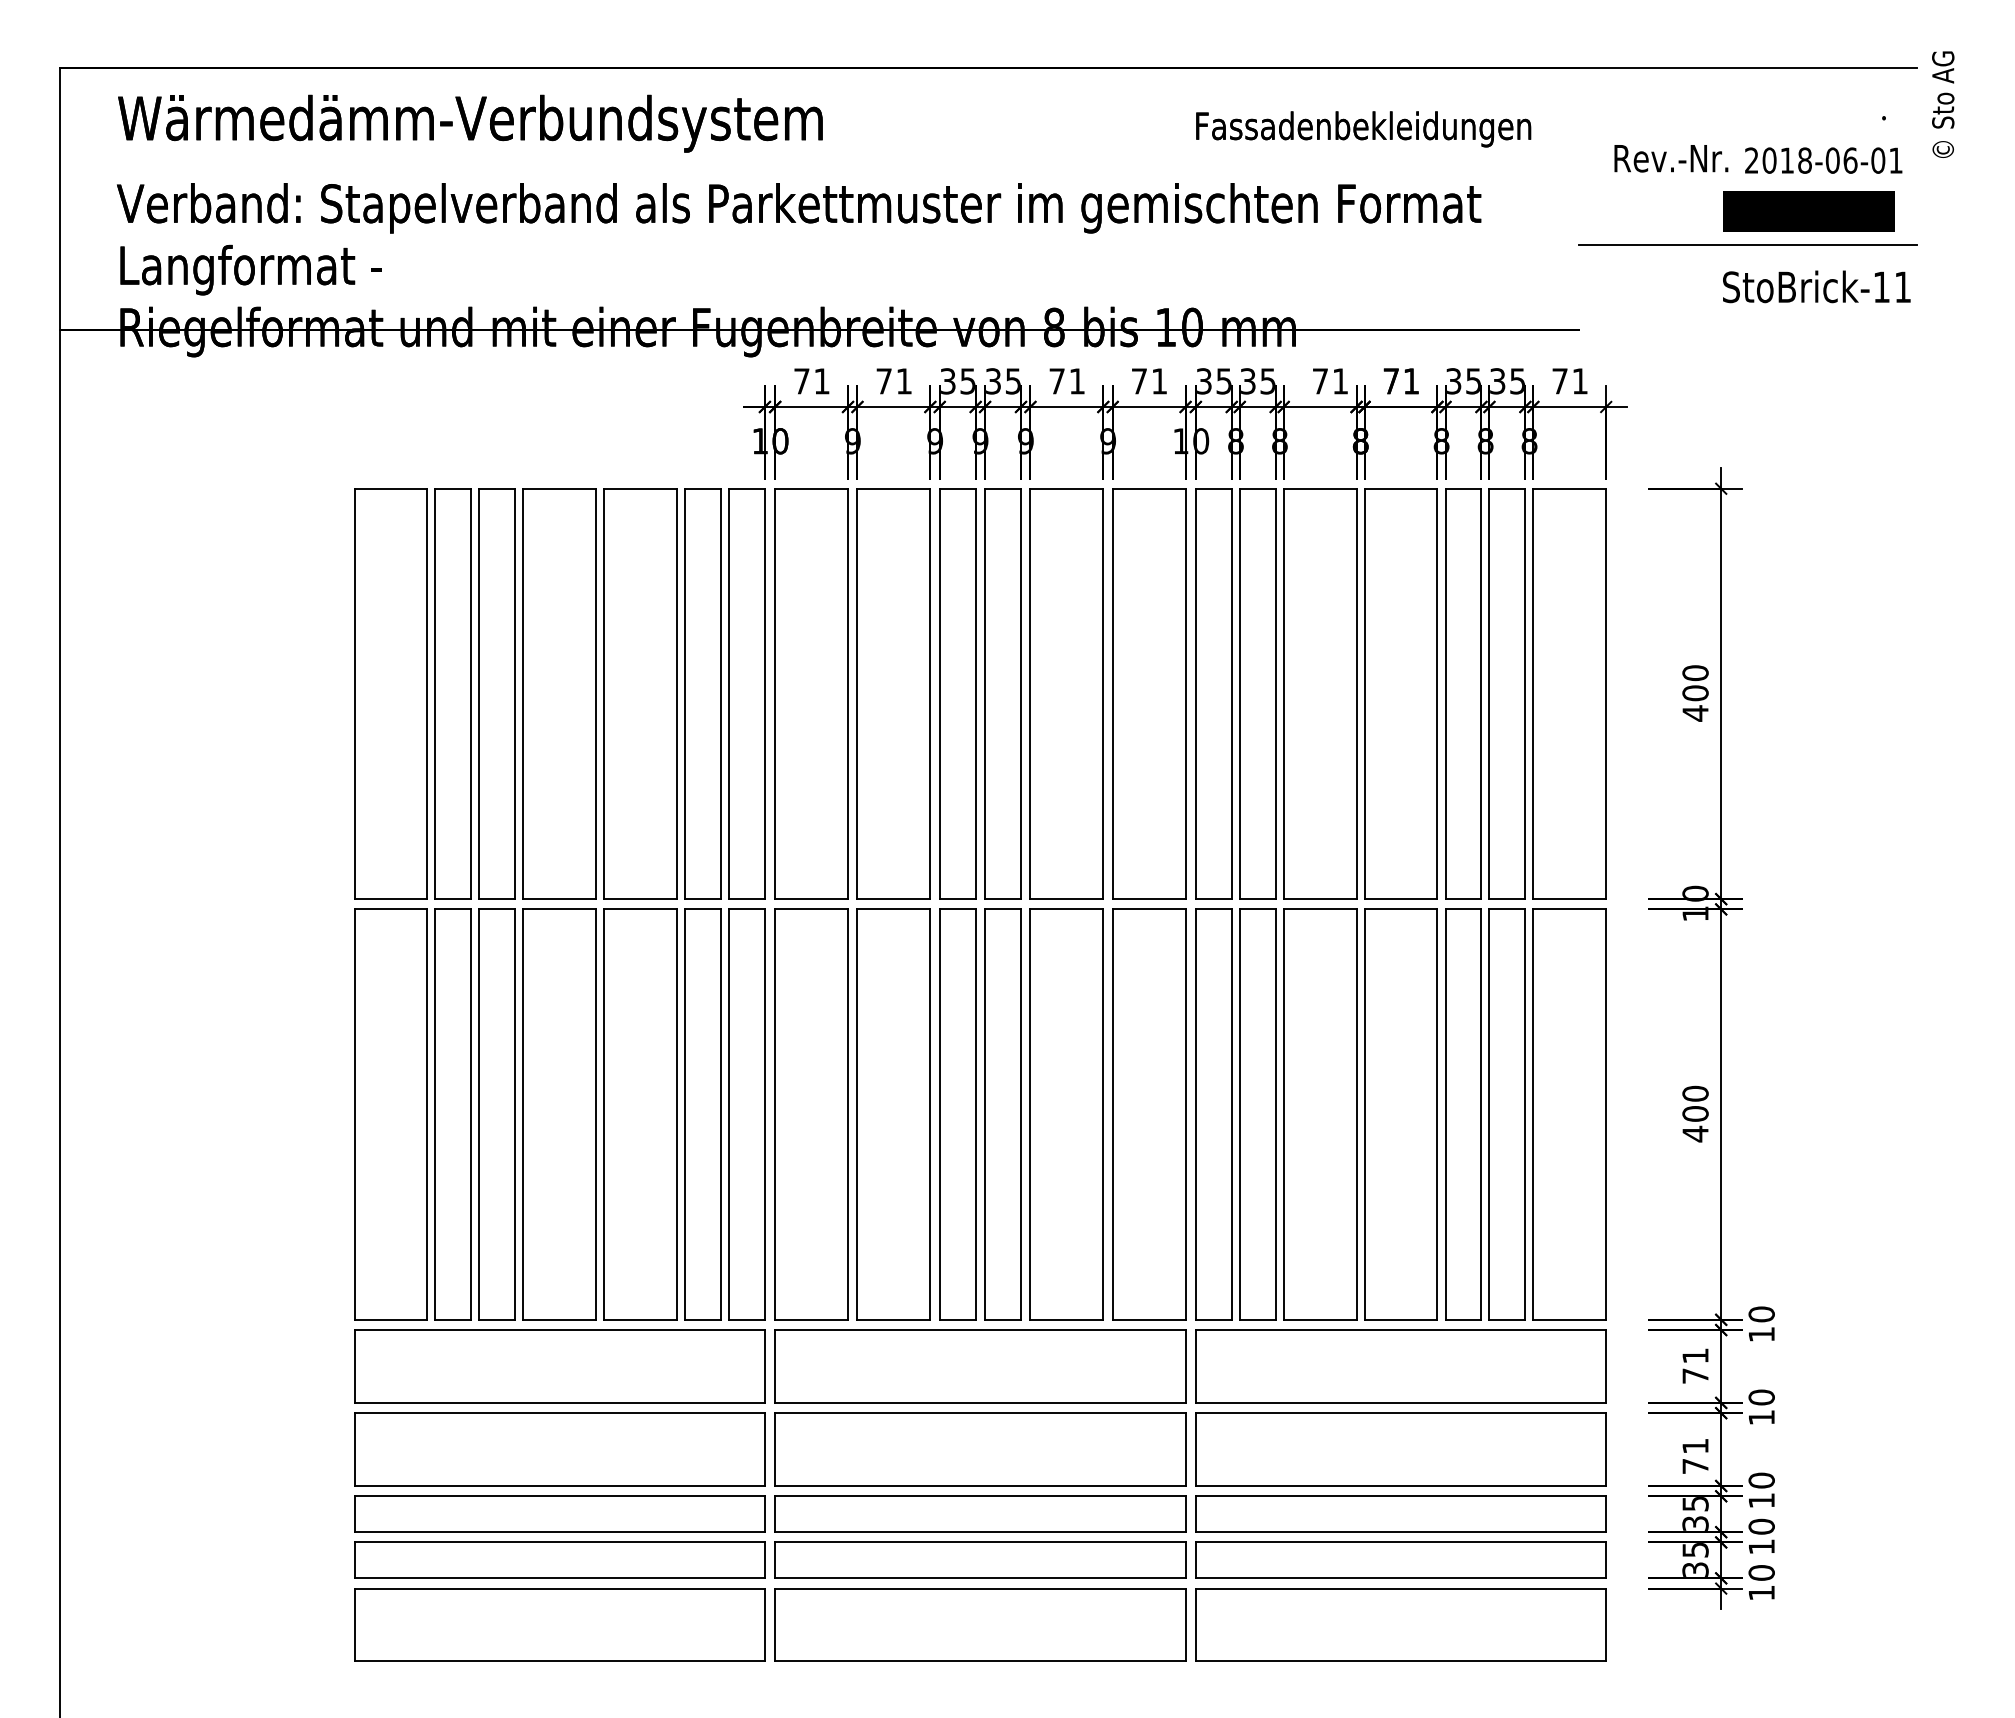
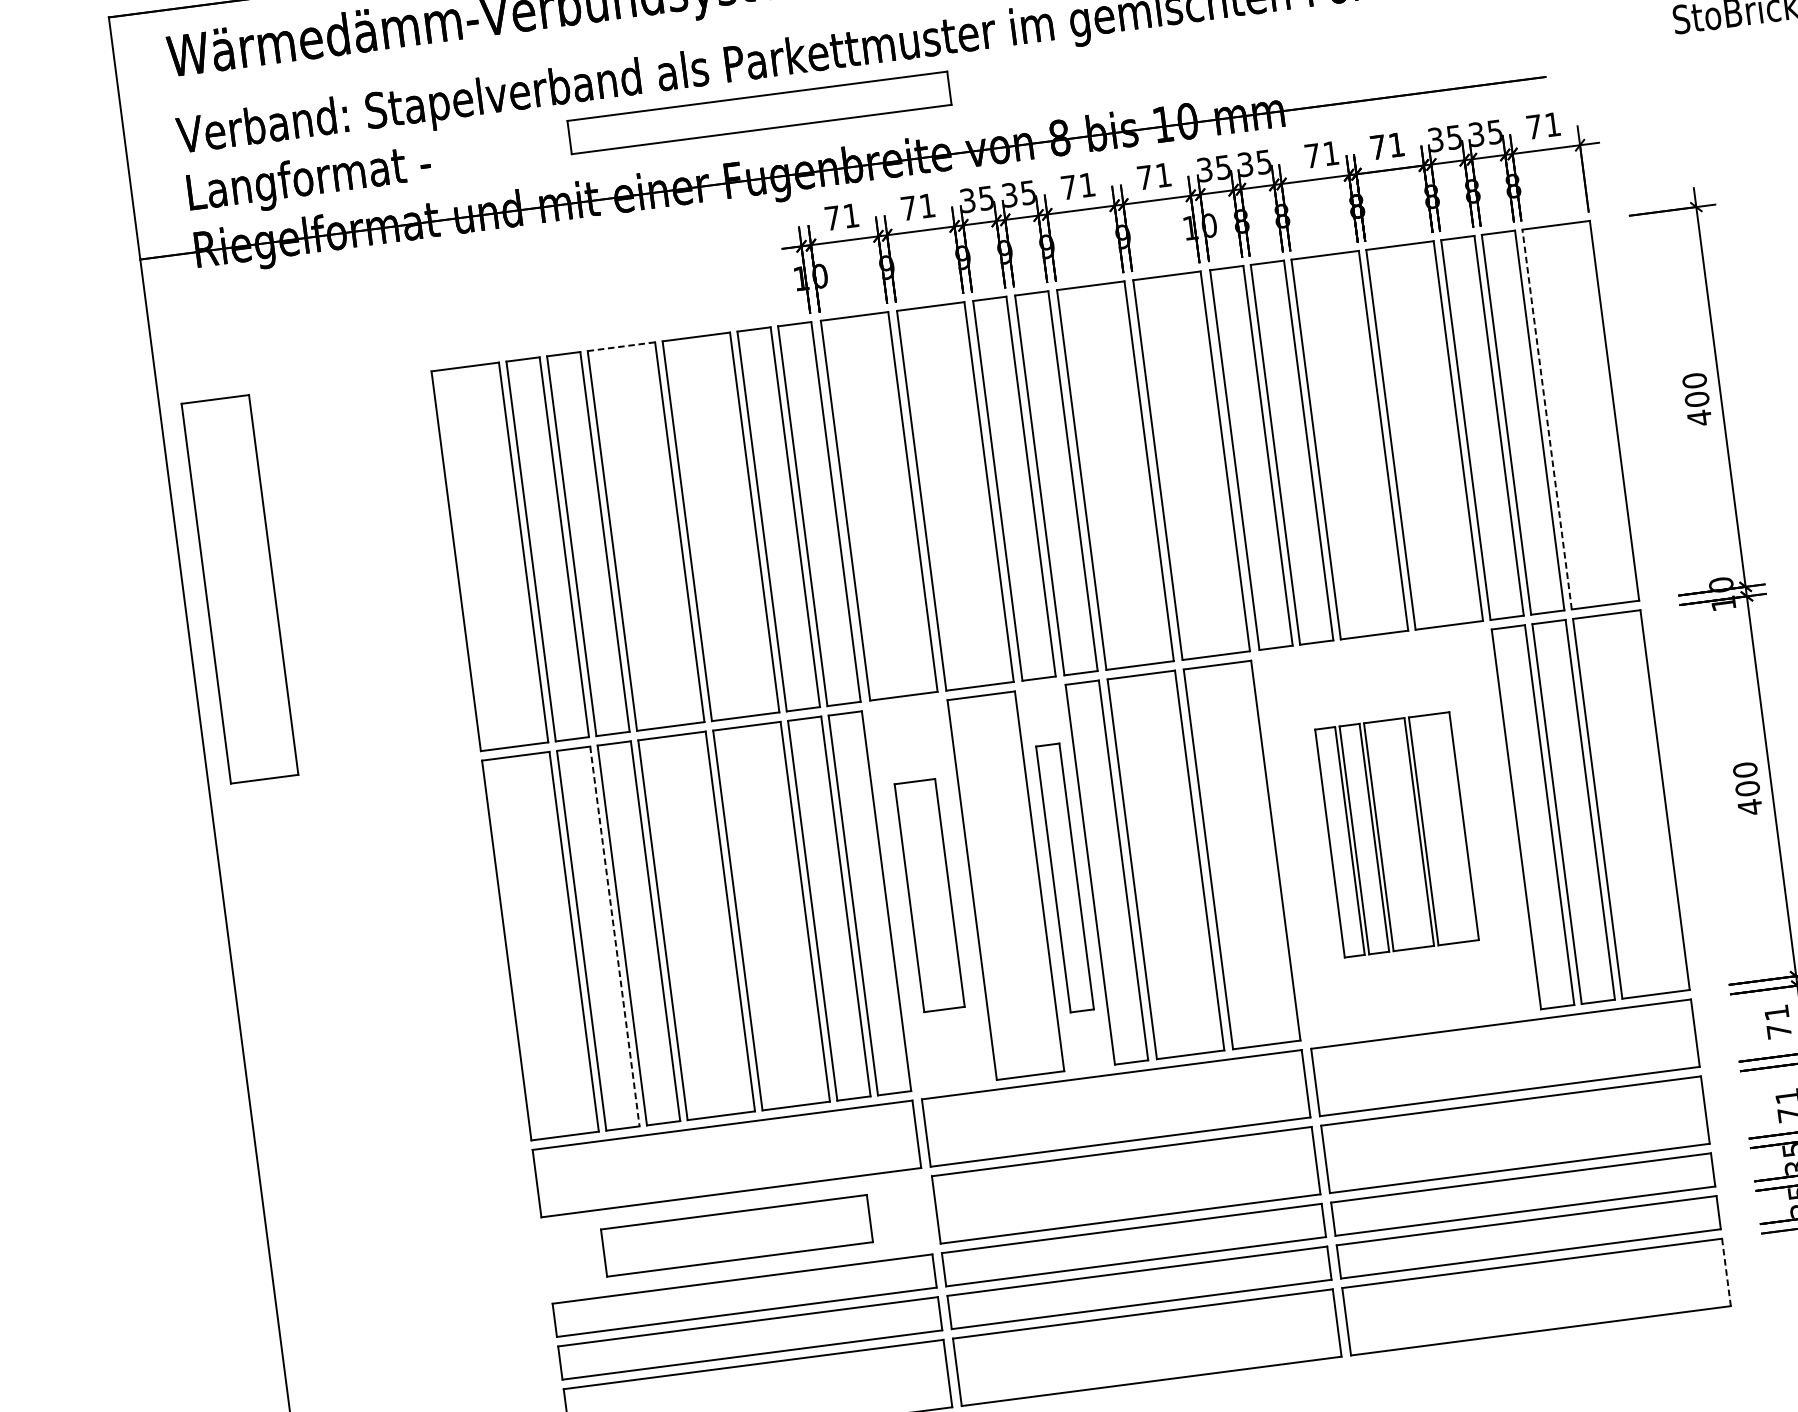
part: (738, 258) -> (759, 112), added
line: (559, 488) -> (621, 346), solid -> dashed
part: (120, 693) -> (239, 588), added
line: (1533, 693) -> (1547, 419), solid -> dashed
part: (811, 1114) -> (929, 895), size x0.6
part: (957, 1114) -> (1064, 877), size x0.7
part: (1316, 1114) -> (1397, 834), size x0.6
line: (471, 1115) -> (615, 937), solid -> dashed
part: (559, 1449) -> (736, 1235), size x0.7
line: (1606, 1625) -> (1726, 1272), solid -> dashed

